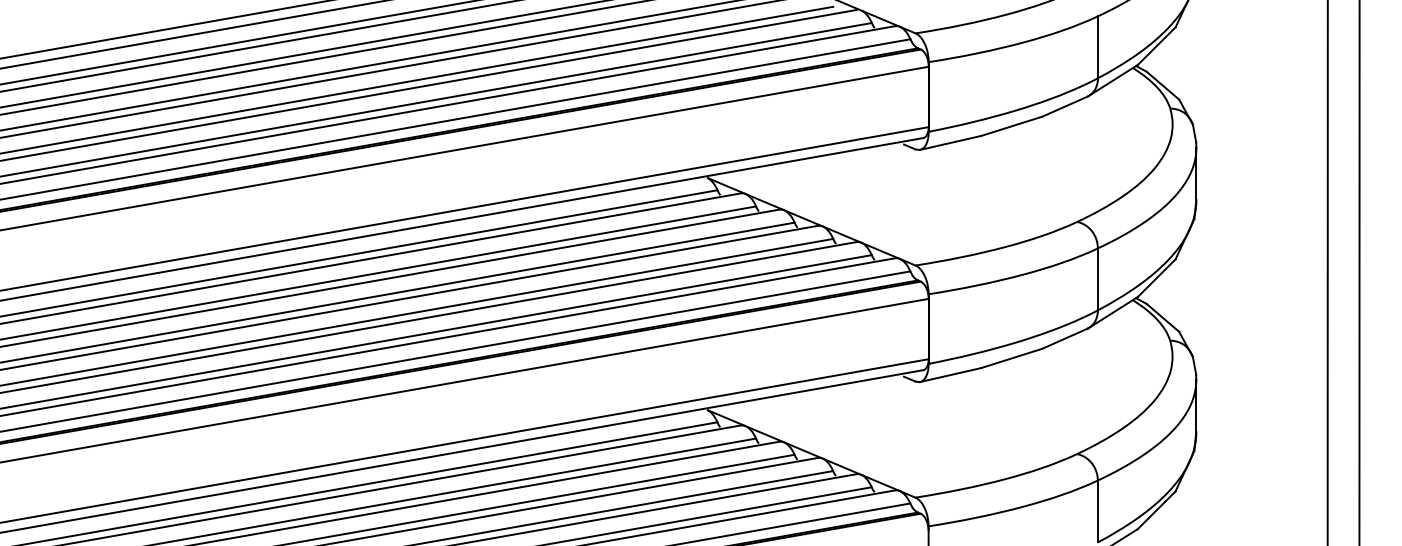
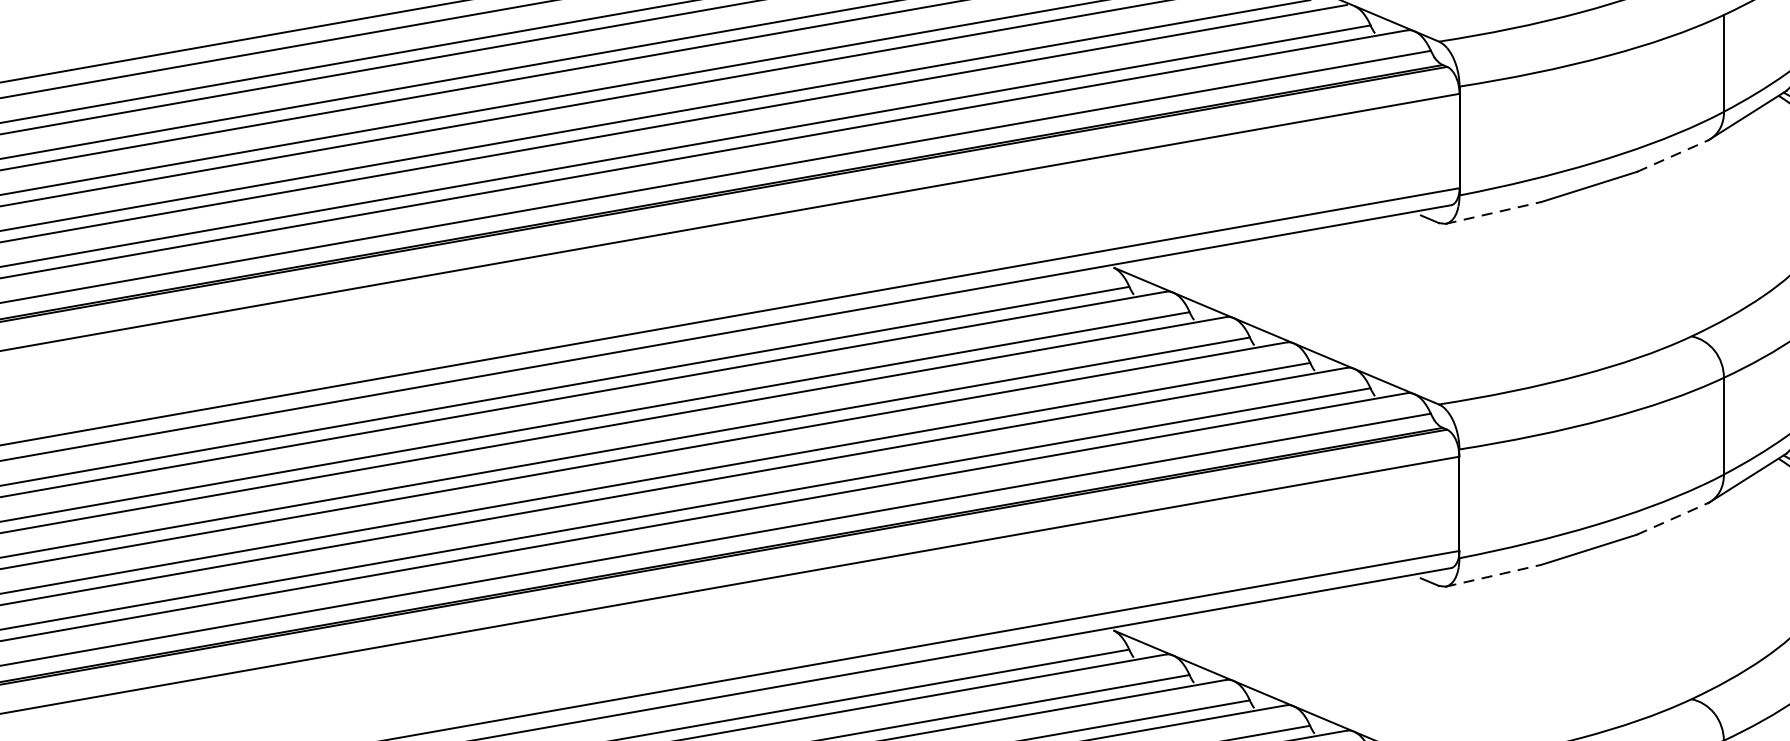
line: (1065, 106) -> (1673, 155), solid -> dashed
line: (950, 142) -> (1493, 212), solid -> dashed
line: (1065, 338) -> (1673, 518), solid -> dashed
line: (950, 374) -> (1493, 574), solid -> dashed

